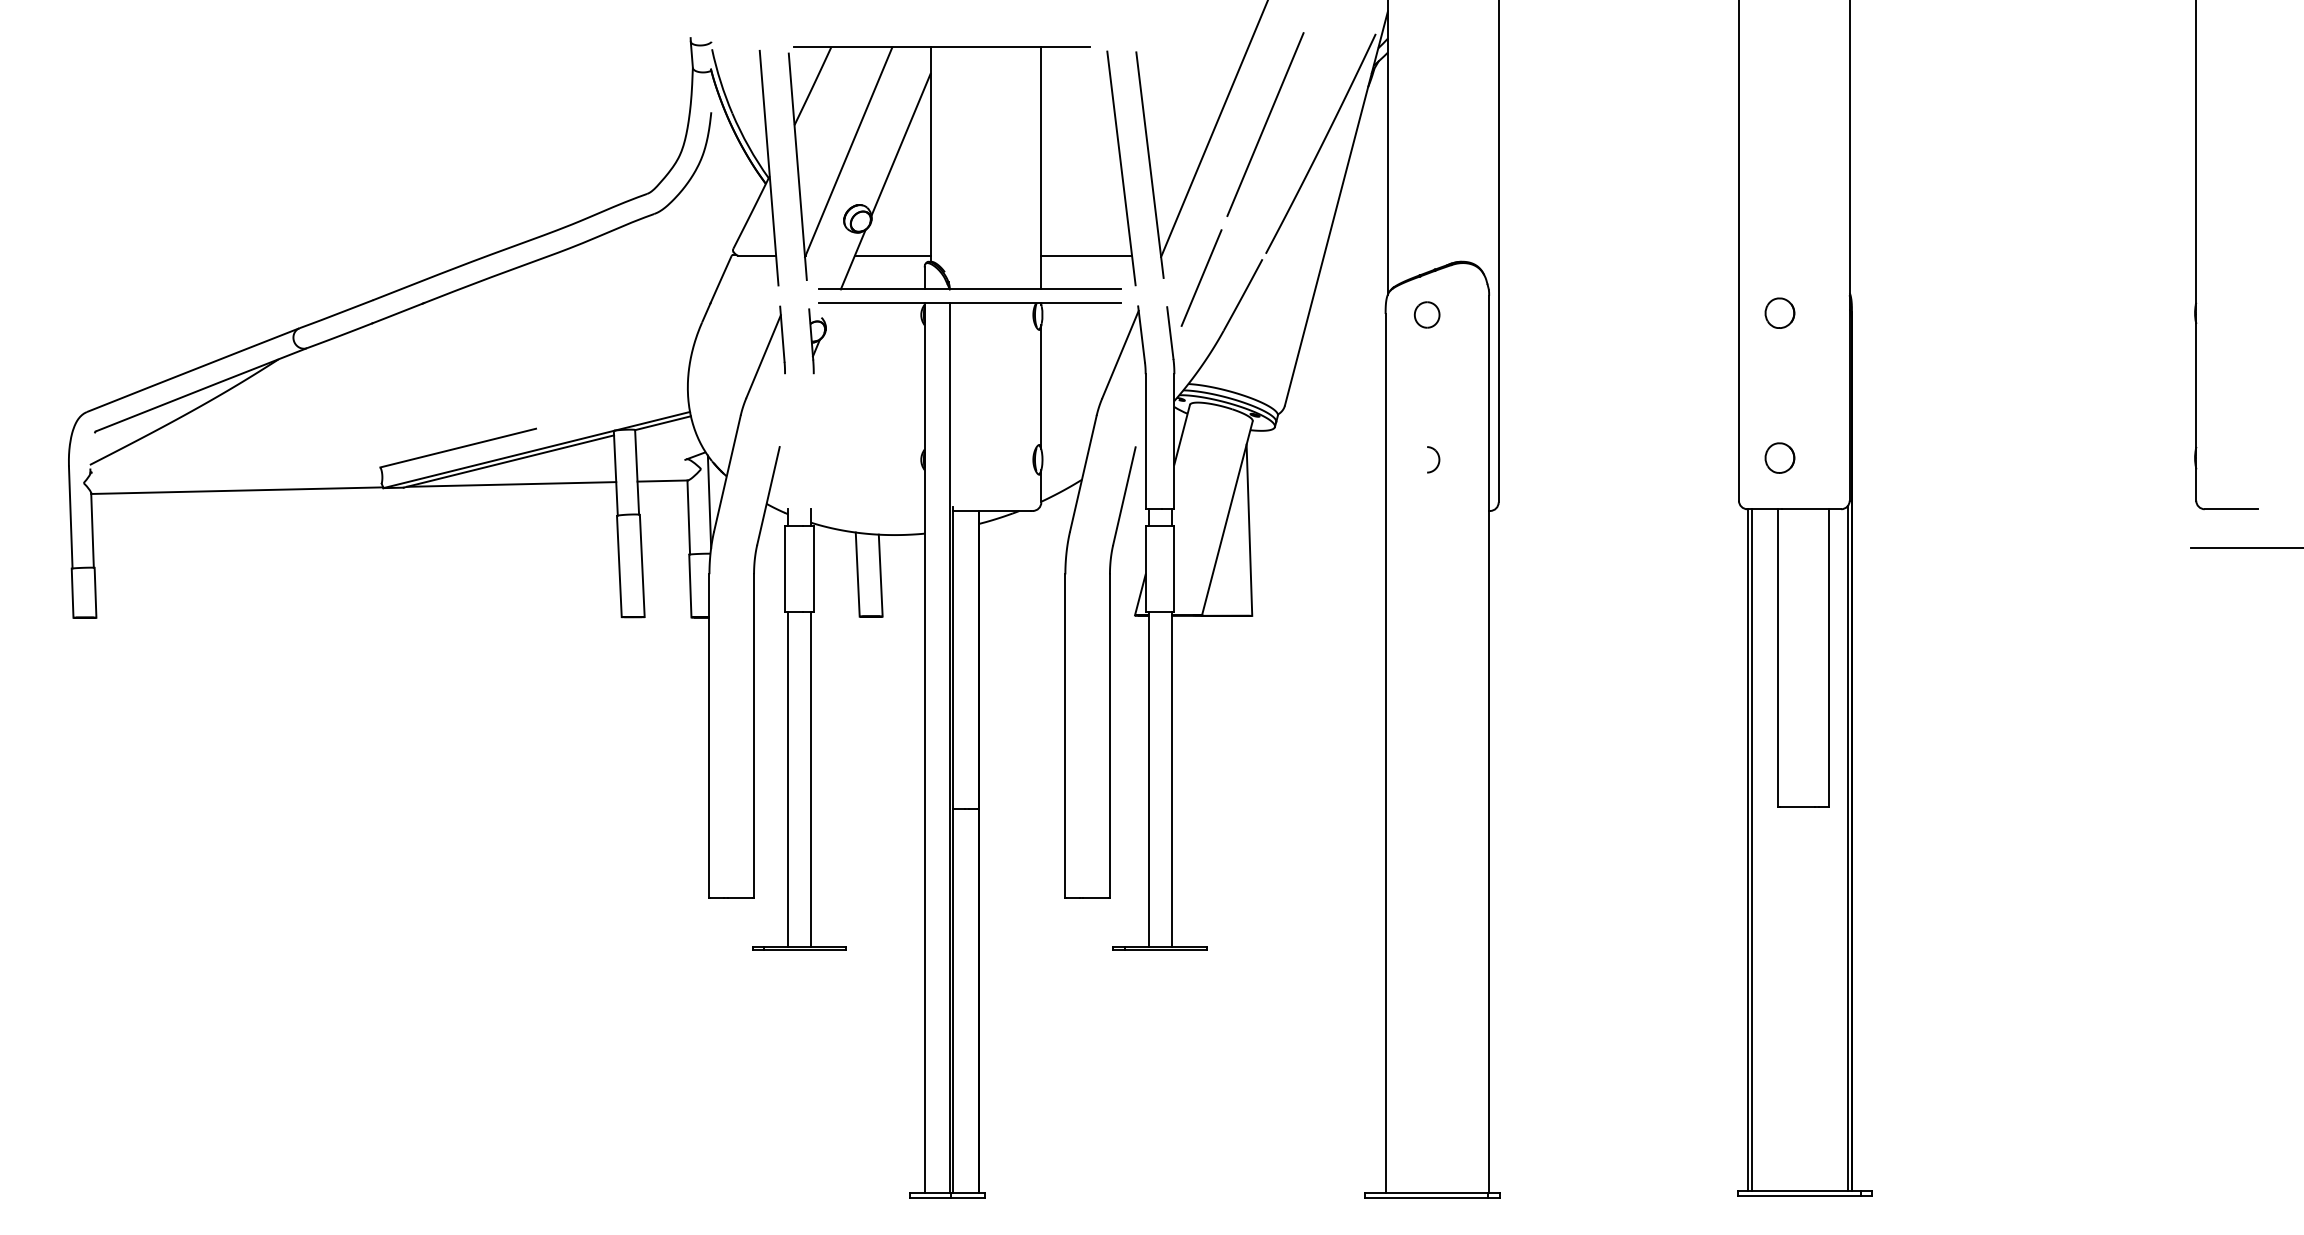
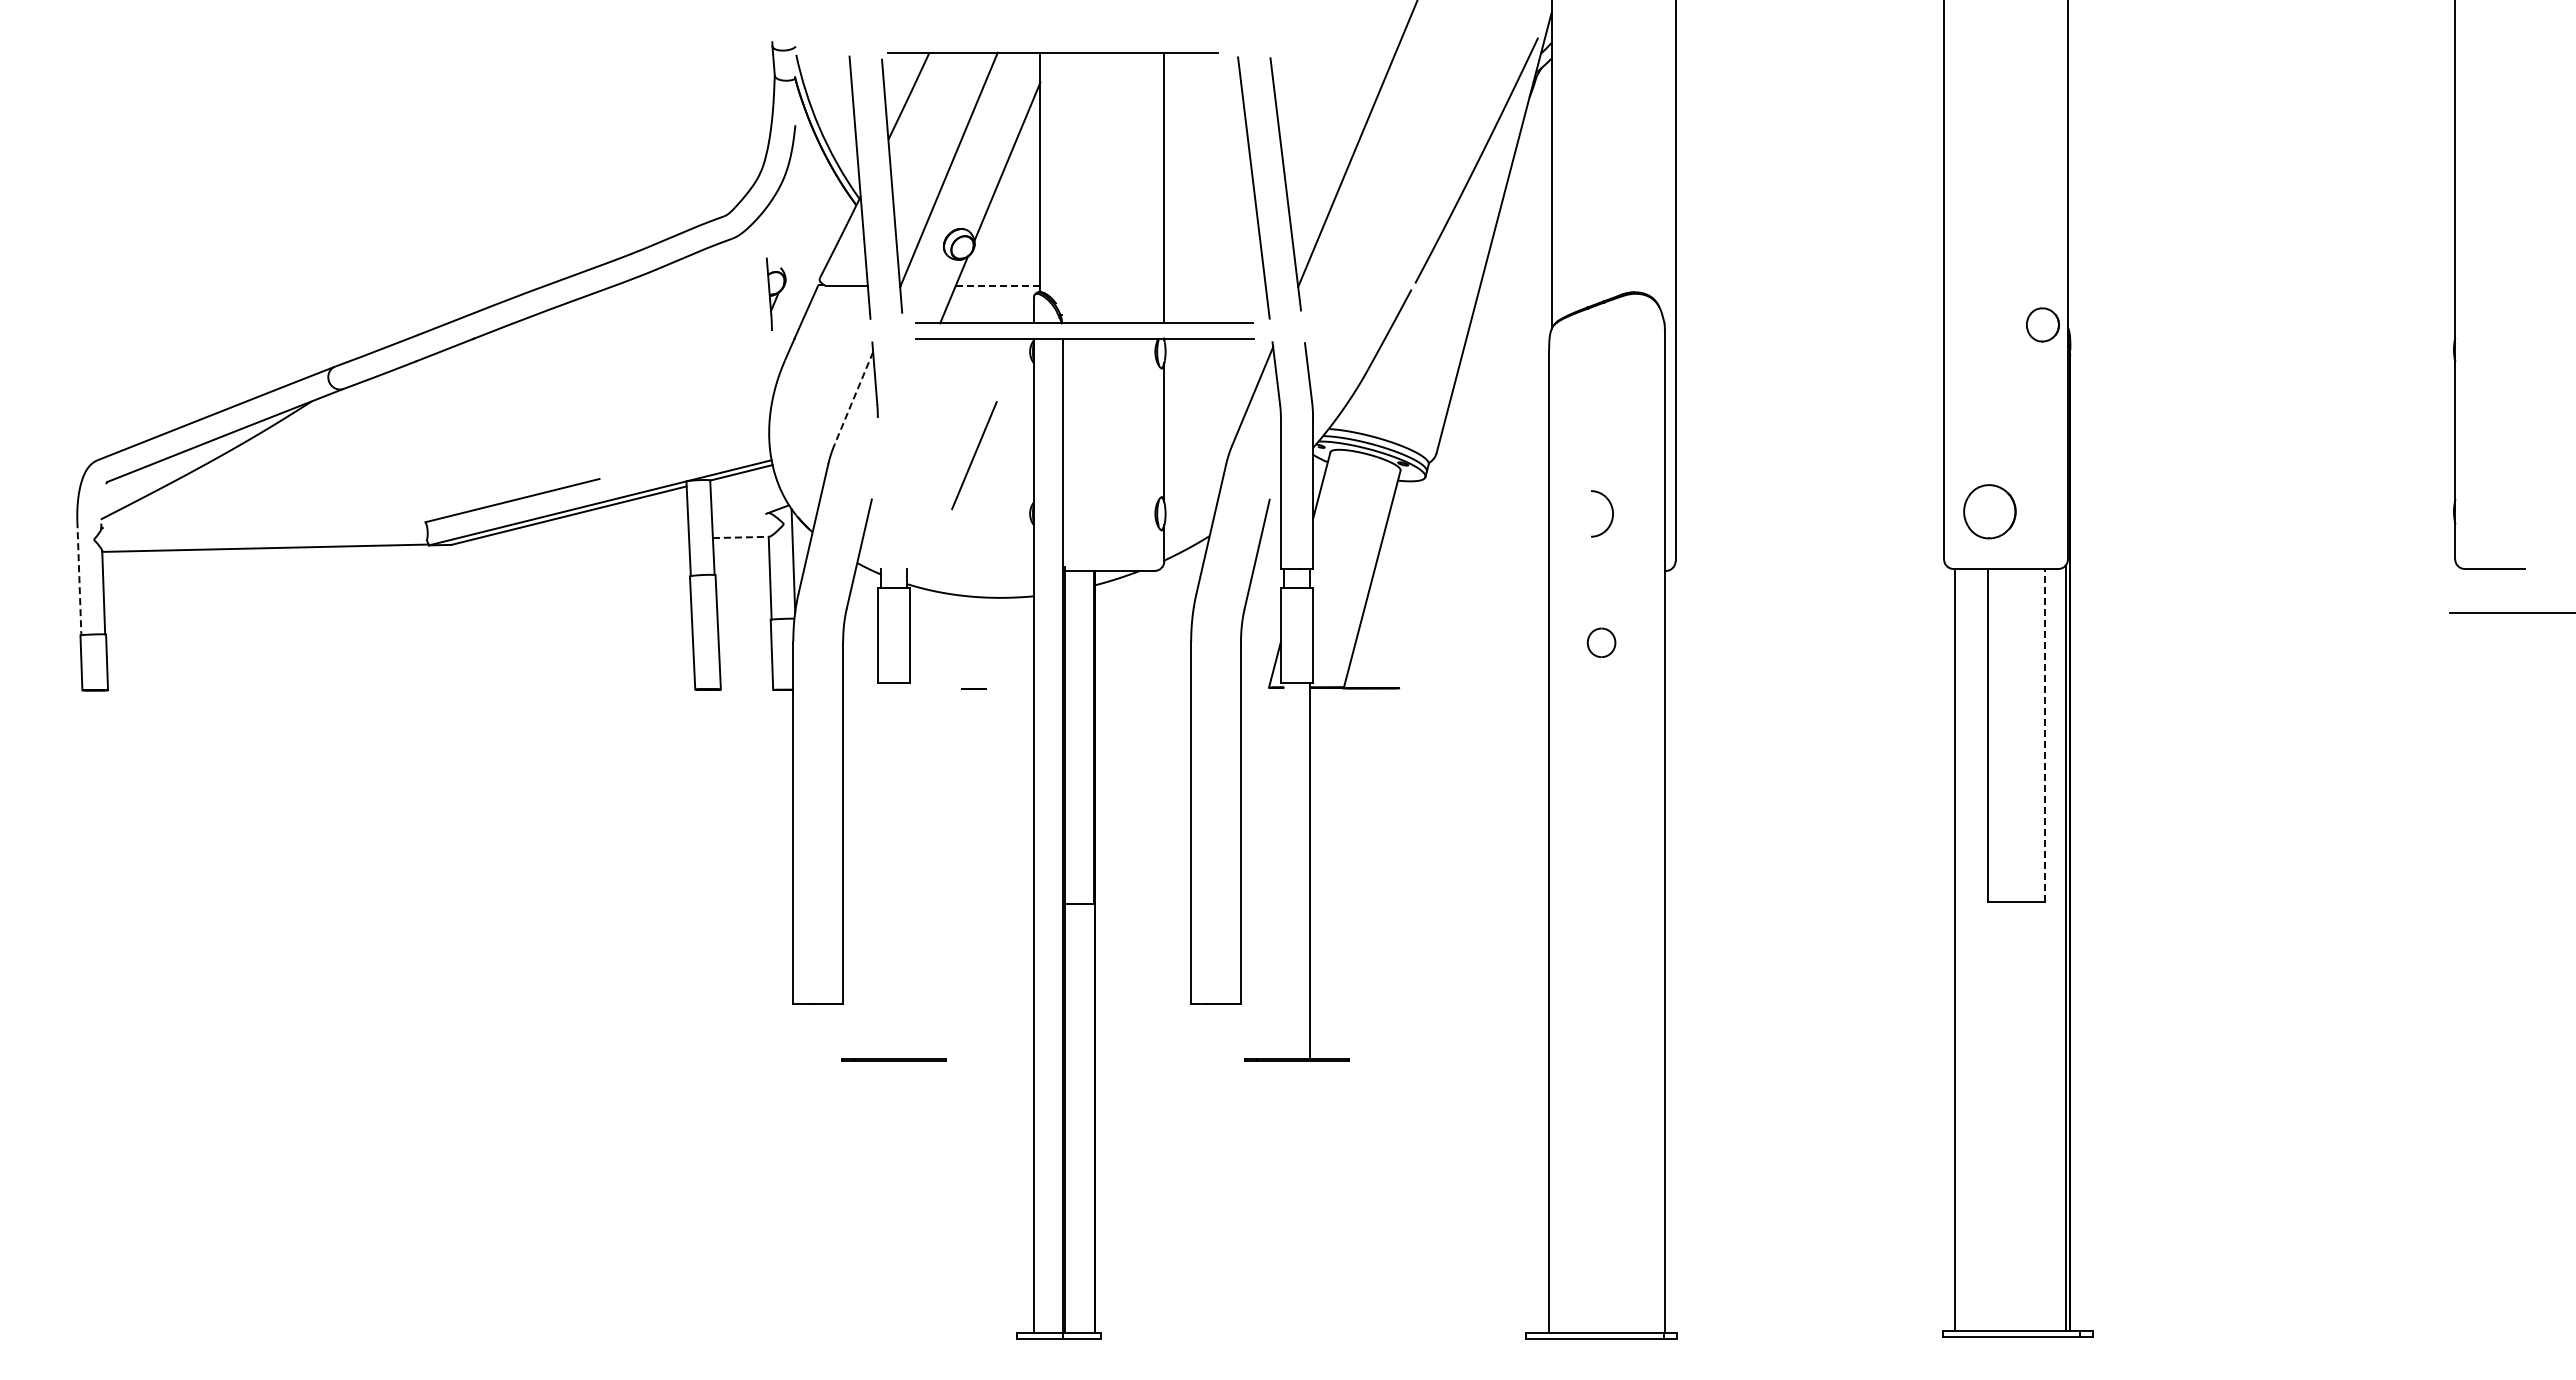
line: (1265, 124) -> (1414, 138), removed
line: (893, 255) -> (998, 285), solid -> dashed
line: (1086, 255) -> (1214, 285), removed
line: (1201, 277) -> (974, 455), moved
part: (1779, 312) -> (2042, 324), moved
part: (1427, 314) -> (1601, 642), moved
part: (816, 340) -> (775, 293), moved
line: (763, 356) -> (853, 398), solid -> dashed
part: (1779, 457) -> (1989, 511), size x1.6
part: (1433, 459) -> (1602, 513), size x1.6
line: (663, 481) -> (741, 537), solid -> dashed
line: (511, 483) -> (572, 540), removed
line: (70, 517) -> (79, 578), solid -> dashed
line: (1249, 530) -> (1396, 592), removed
line: (857, 575) -> (958, 642), removed
line: (880, 575) -> (984, 643), removed
line: (1828, 658) -> (2044, 735), solid -> dashed
line: (788, 778) -> (881, 870), removed
line: (810, 778) -> (906, 870), removed
line: (1148, 778) -> (1284, 870), removed
line: (1751, 849) -> (1958, 949), removed

